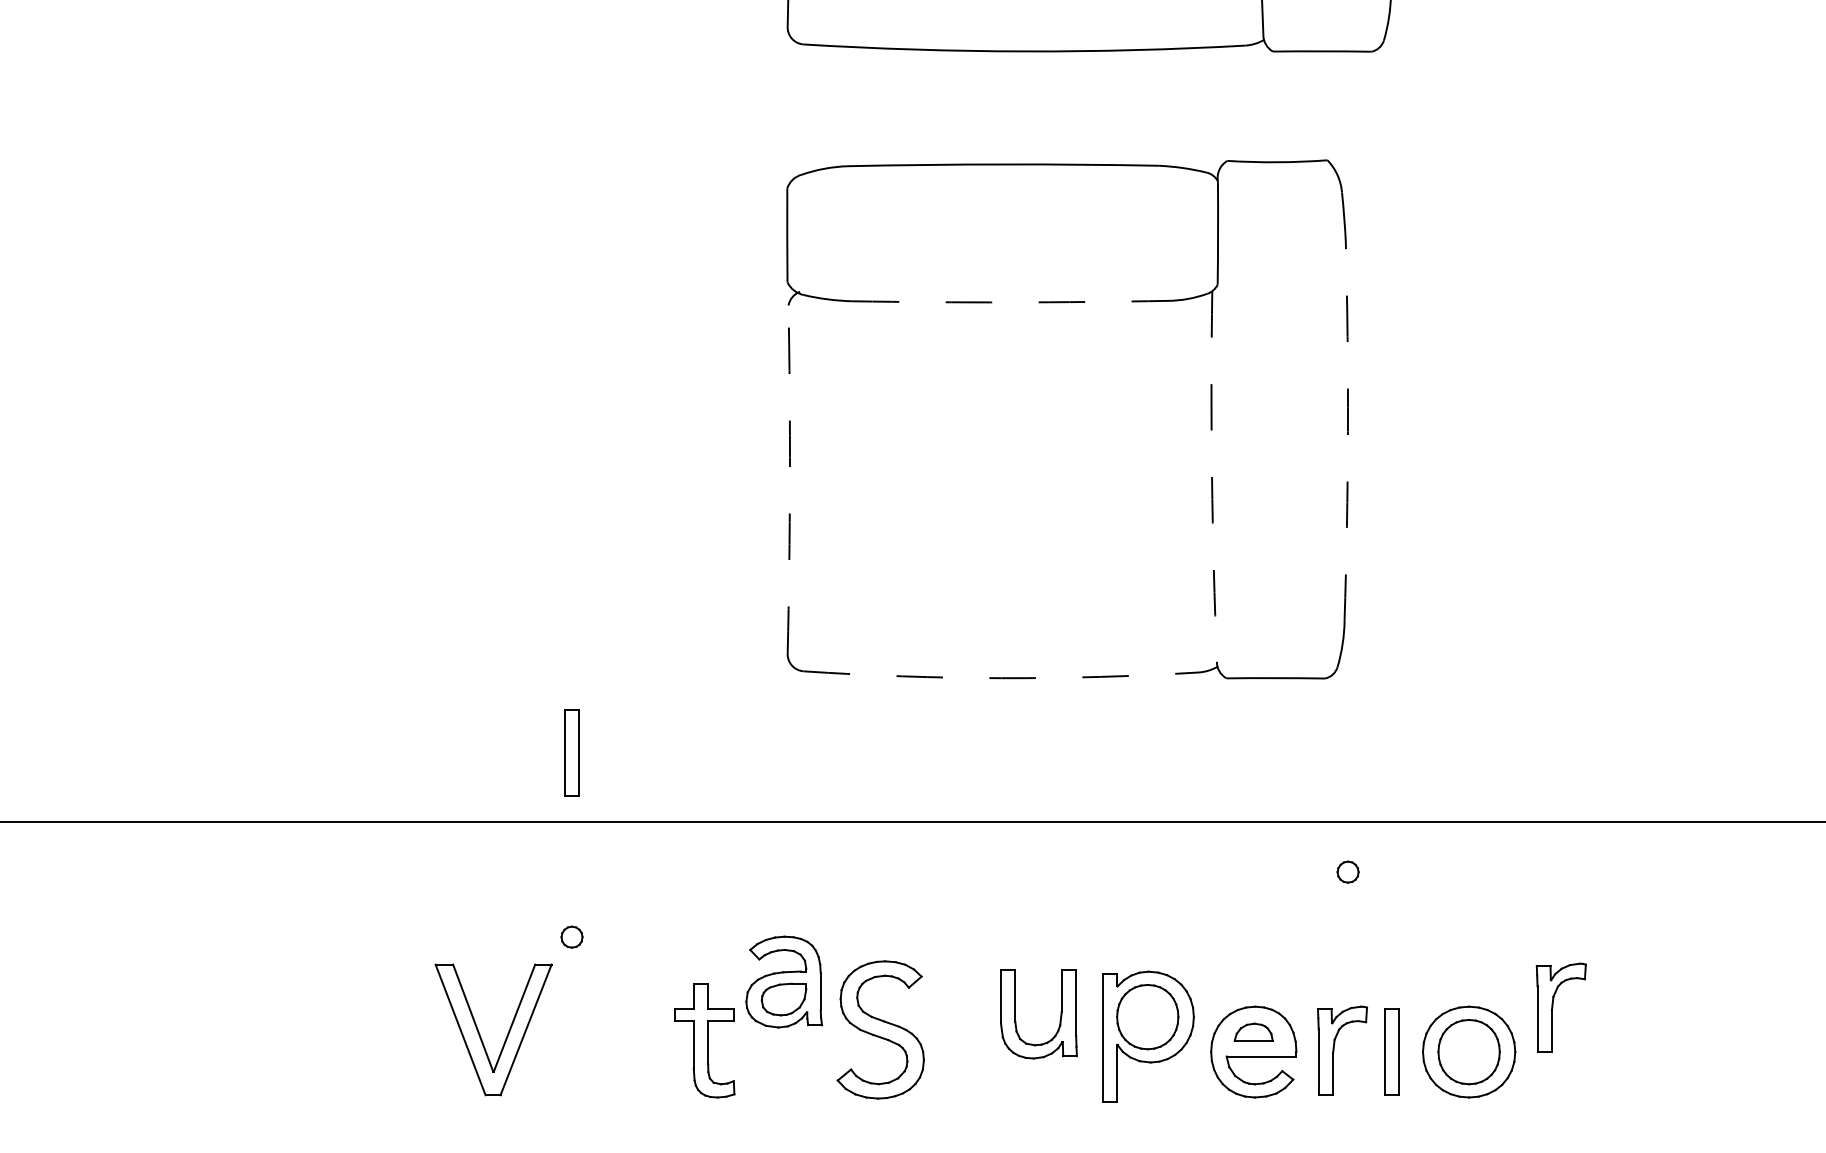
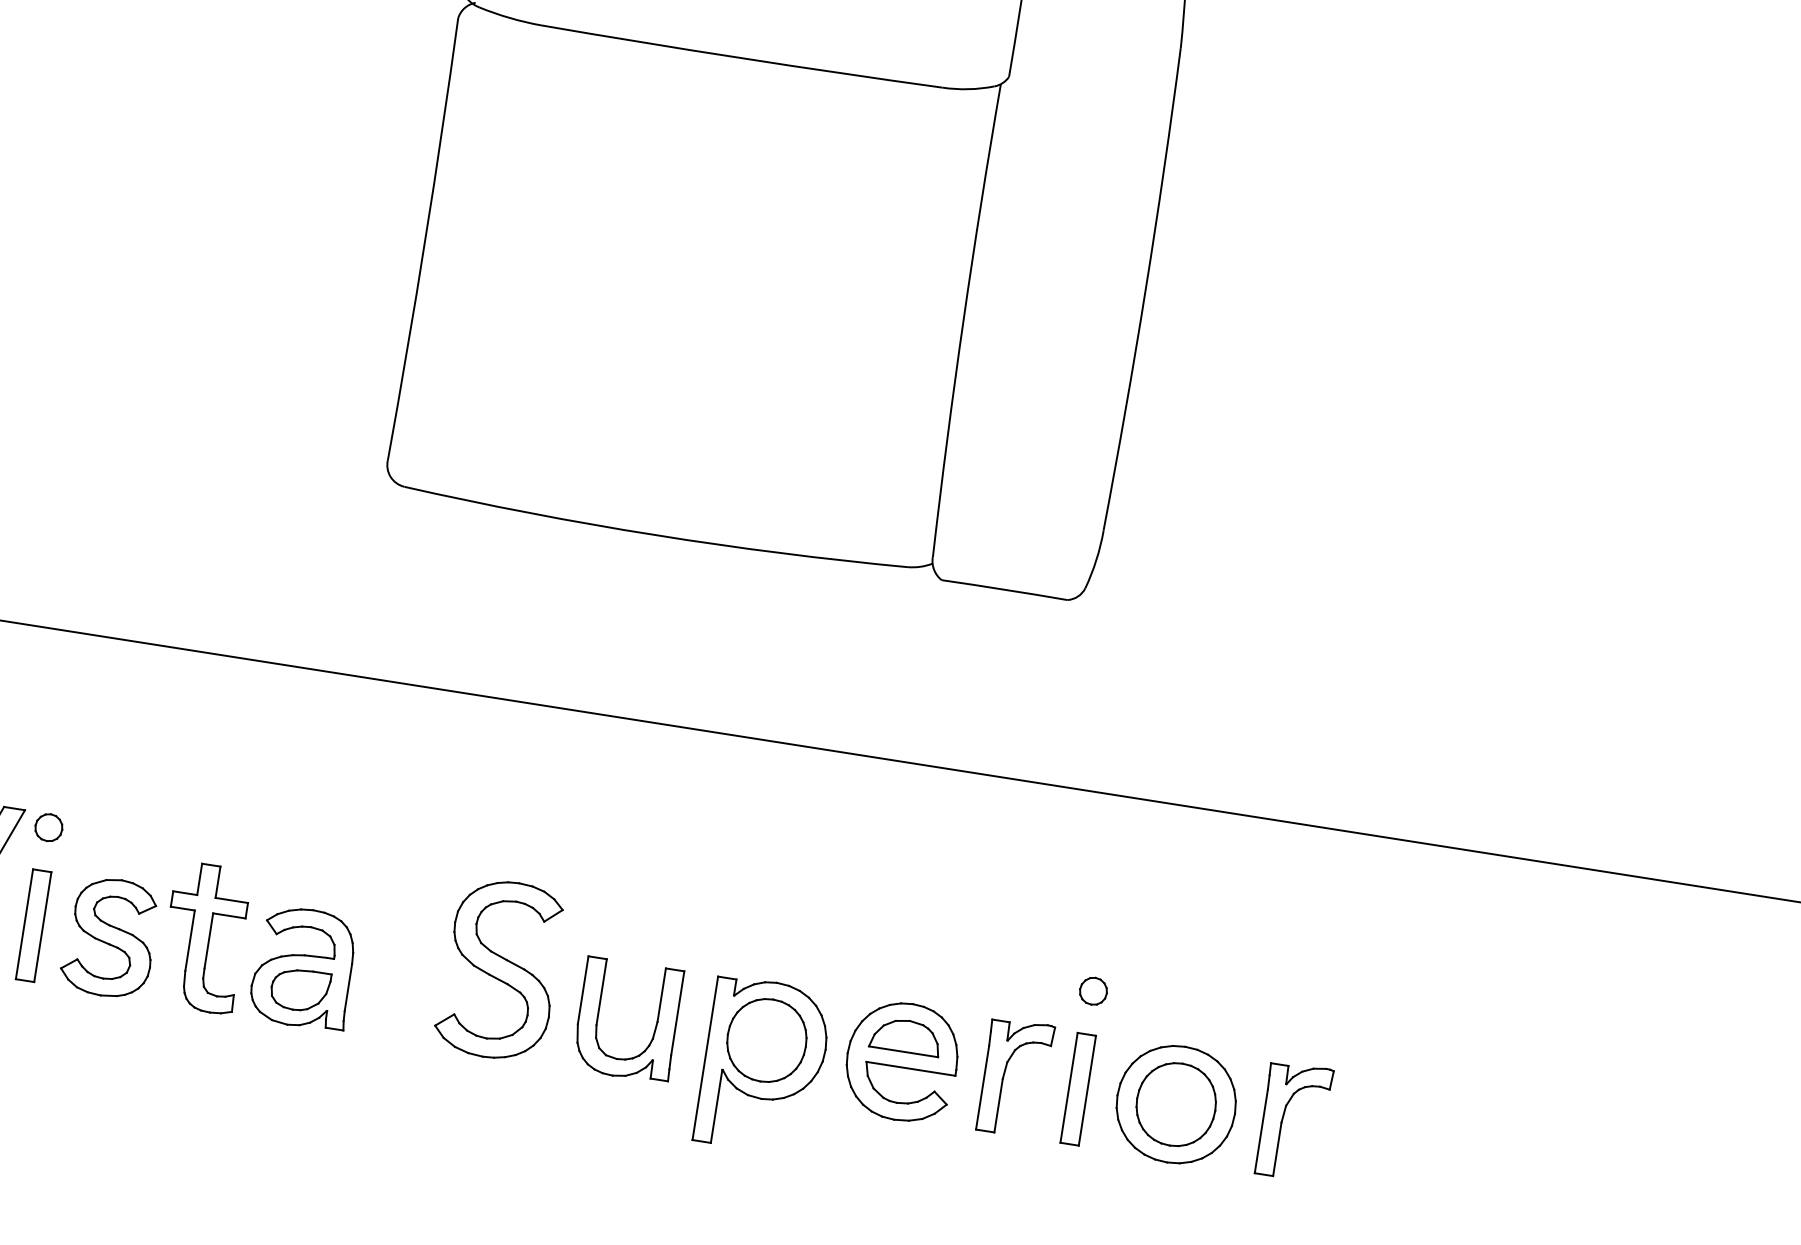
arc: (1010, 302) -> (741, 58), dashed -> solid
arc: (1347, 431) -> (1145, 289), dashed -> solid
arc: (1212, 476) -> (964, 320), dashed -> solid
arc: (789, 479) -> (424, 239), dashed -> solid
arc: (1001, 678) -> (655, 535), dashed -> solid
part: (571, 752) -> (32, 924), moved
part: (1347, 871) -> (1092, 990), moved
part: (571, 936) -> (48, 826), moved
part: (783, 981) -> (303, 967), moved
part: (1553, 1007) -> (1284, 1119), moved
part: (1059, 1020) -> (653, 1032), moved
part: (880, 1029) -> (499, 969), moved
part: (1253, 1032) -> (905, 1036), size x1.43
part: (1148, 1036) -> (763, 1065), moved
part: (632, 1051) -> (110, 936), added

